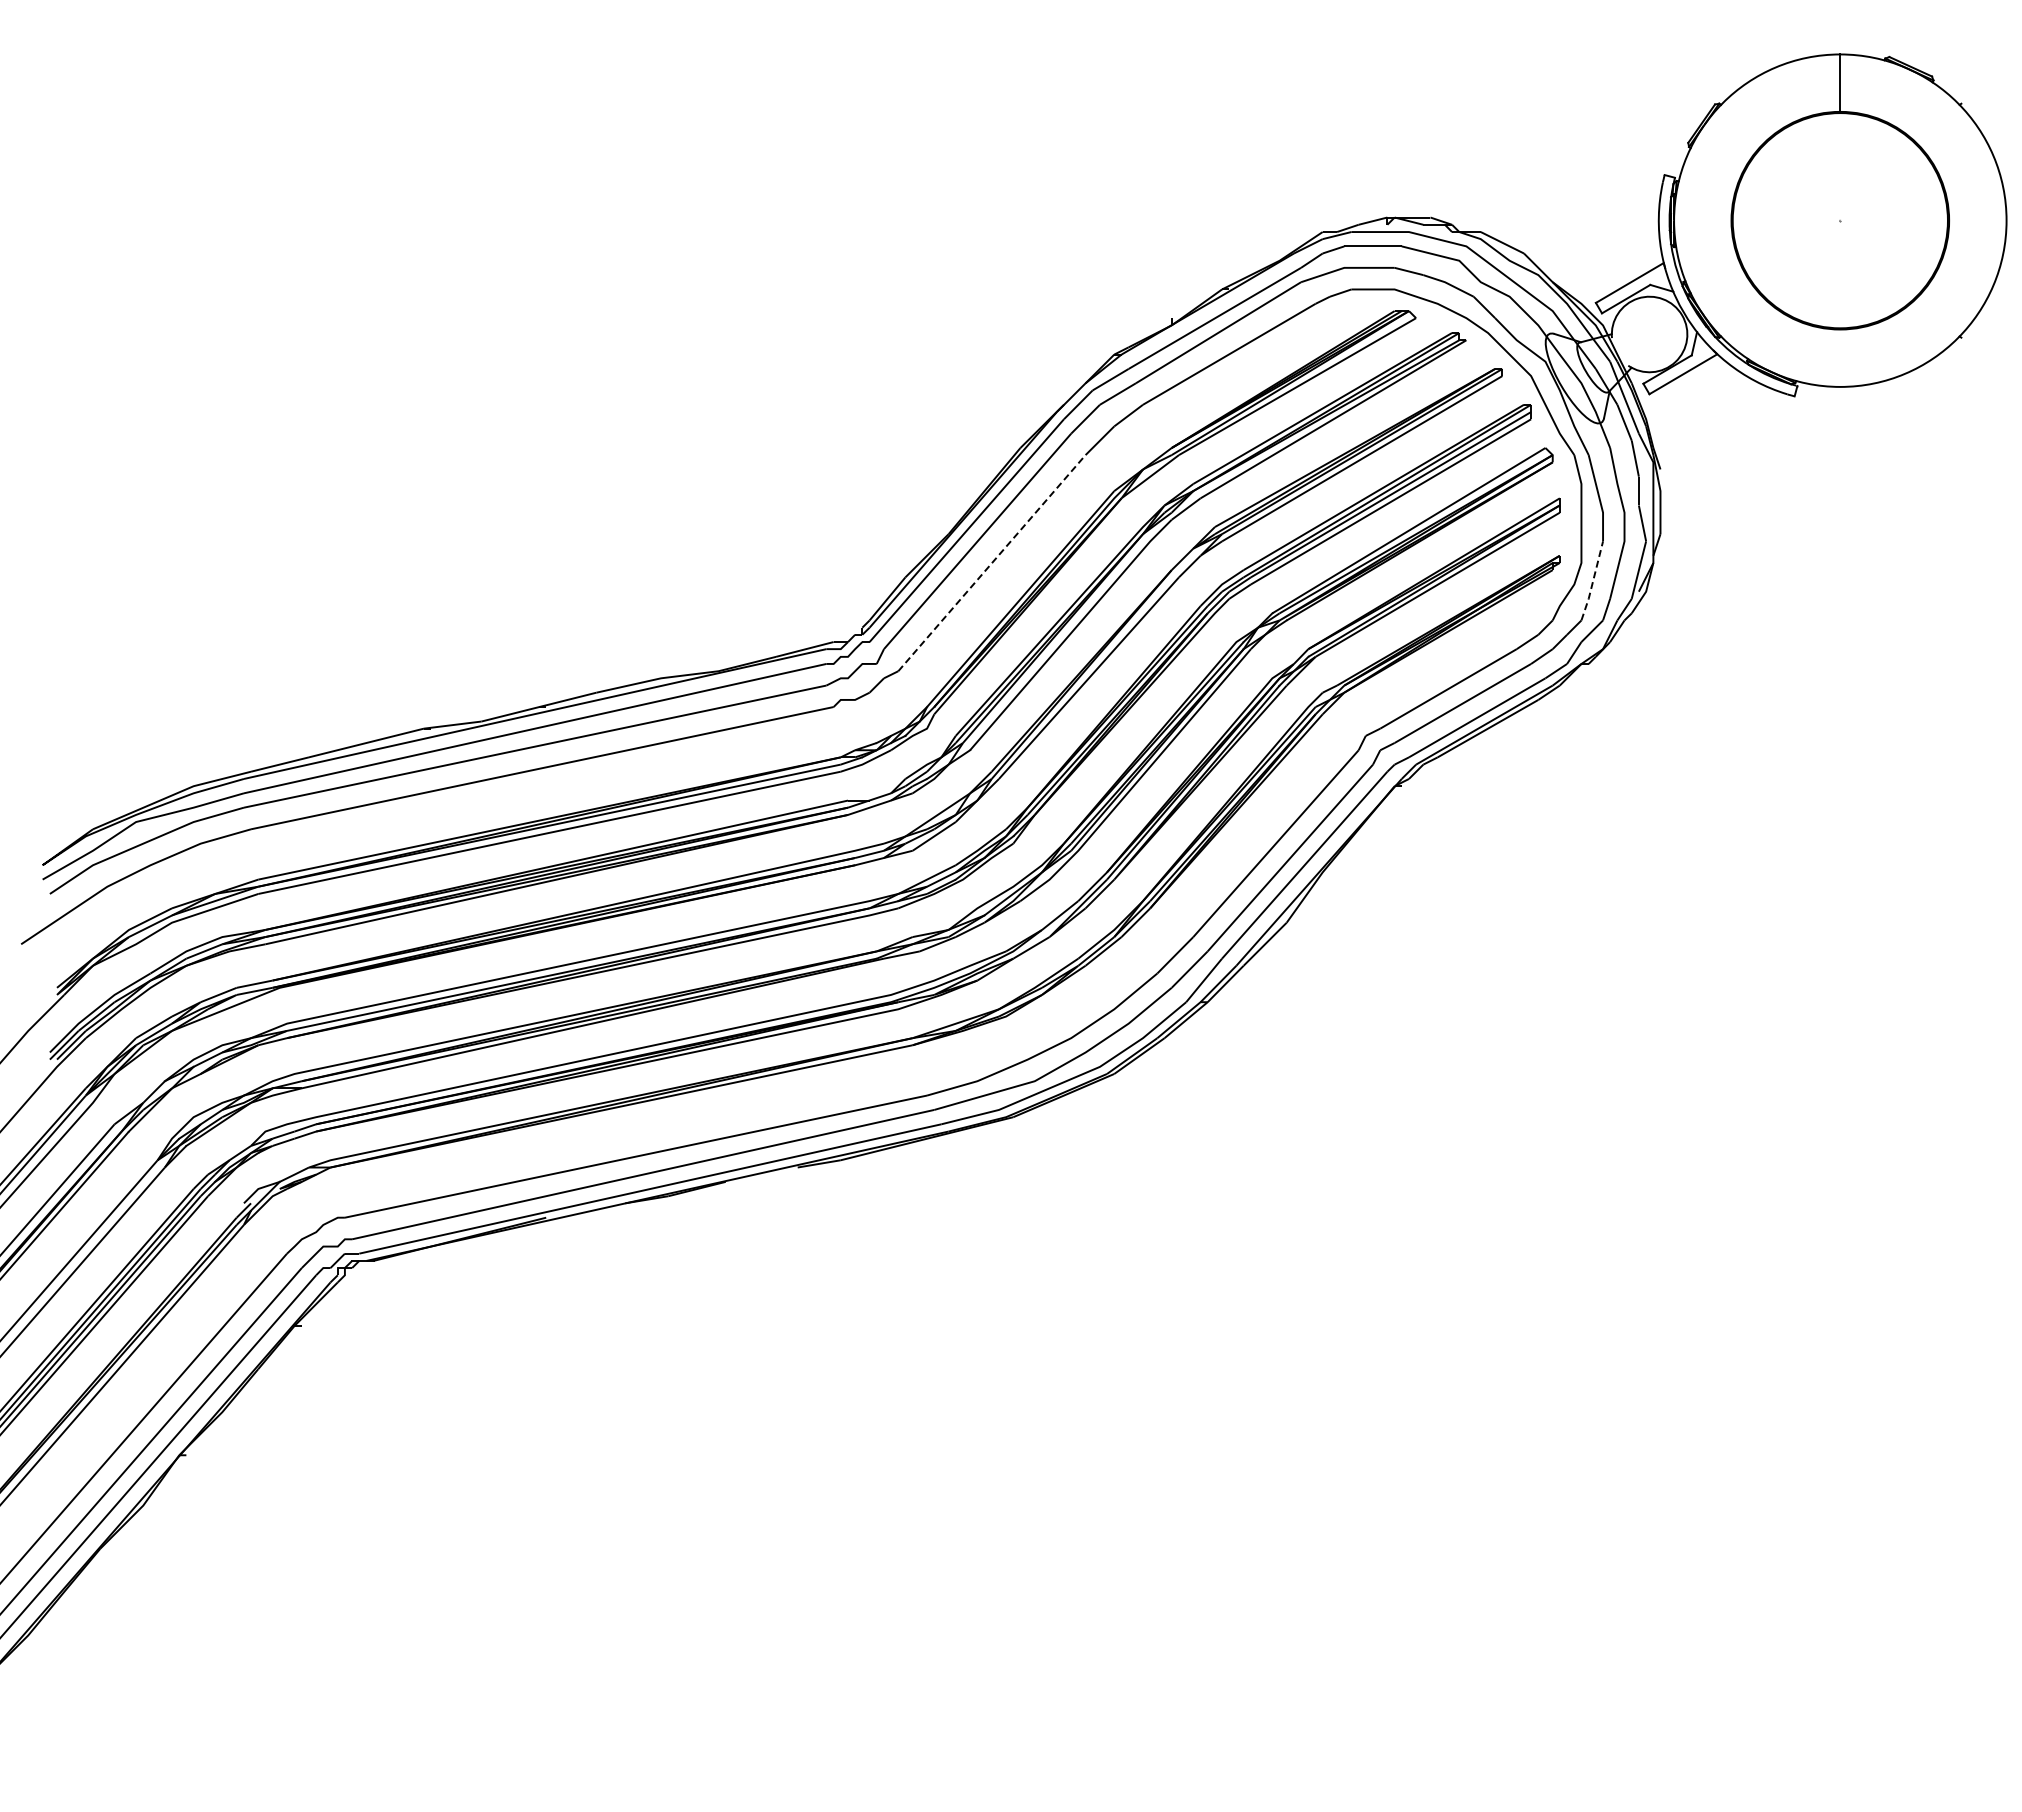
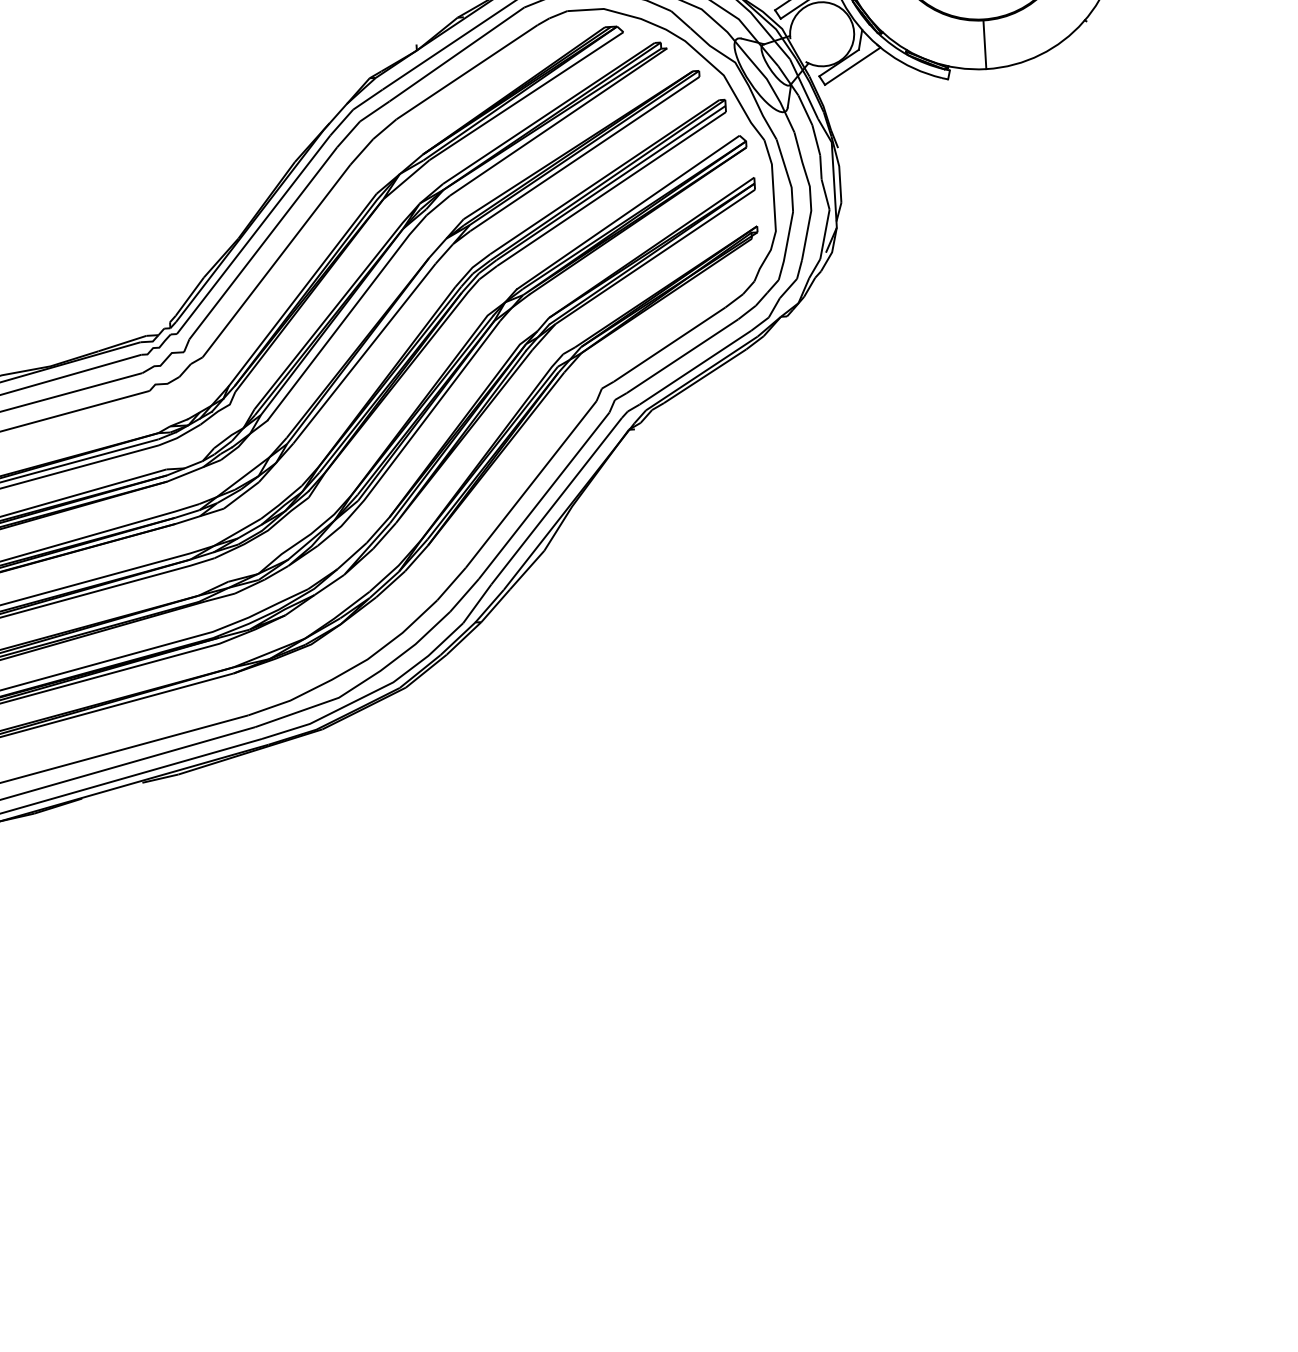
line: (1840, 357) -> (985, 44), added
line: (991, 563) -> (276, 261), dashed -> solid
line: (1593, 581) -> (787, 246), dashed -> solid

